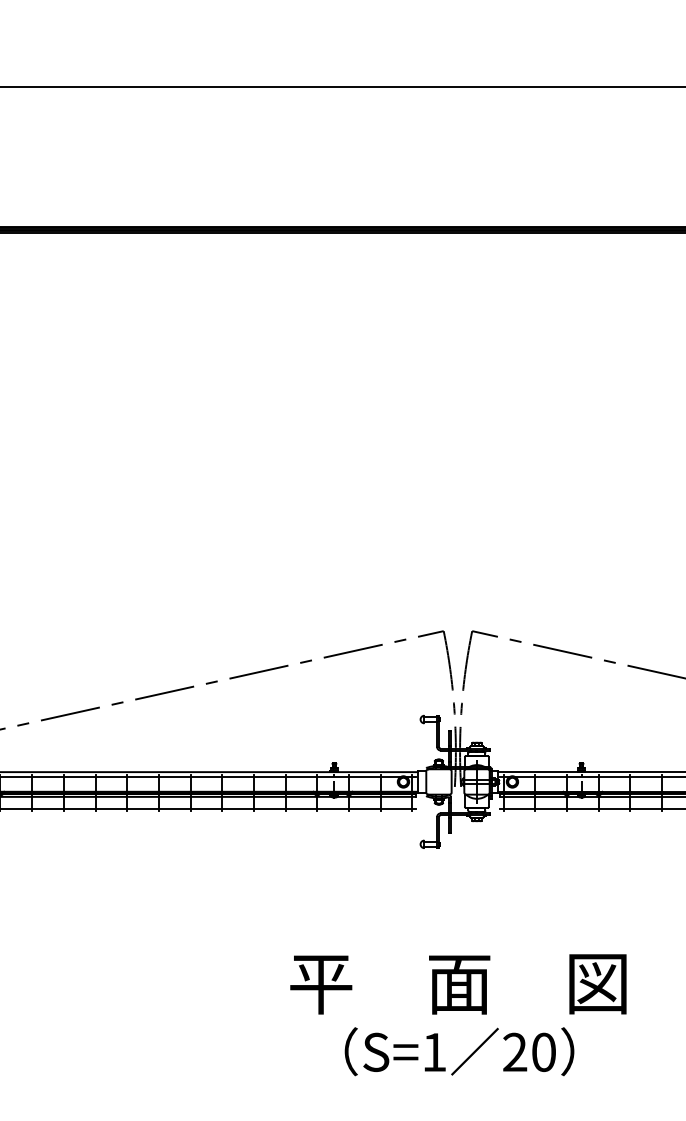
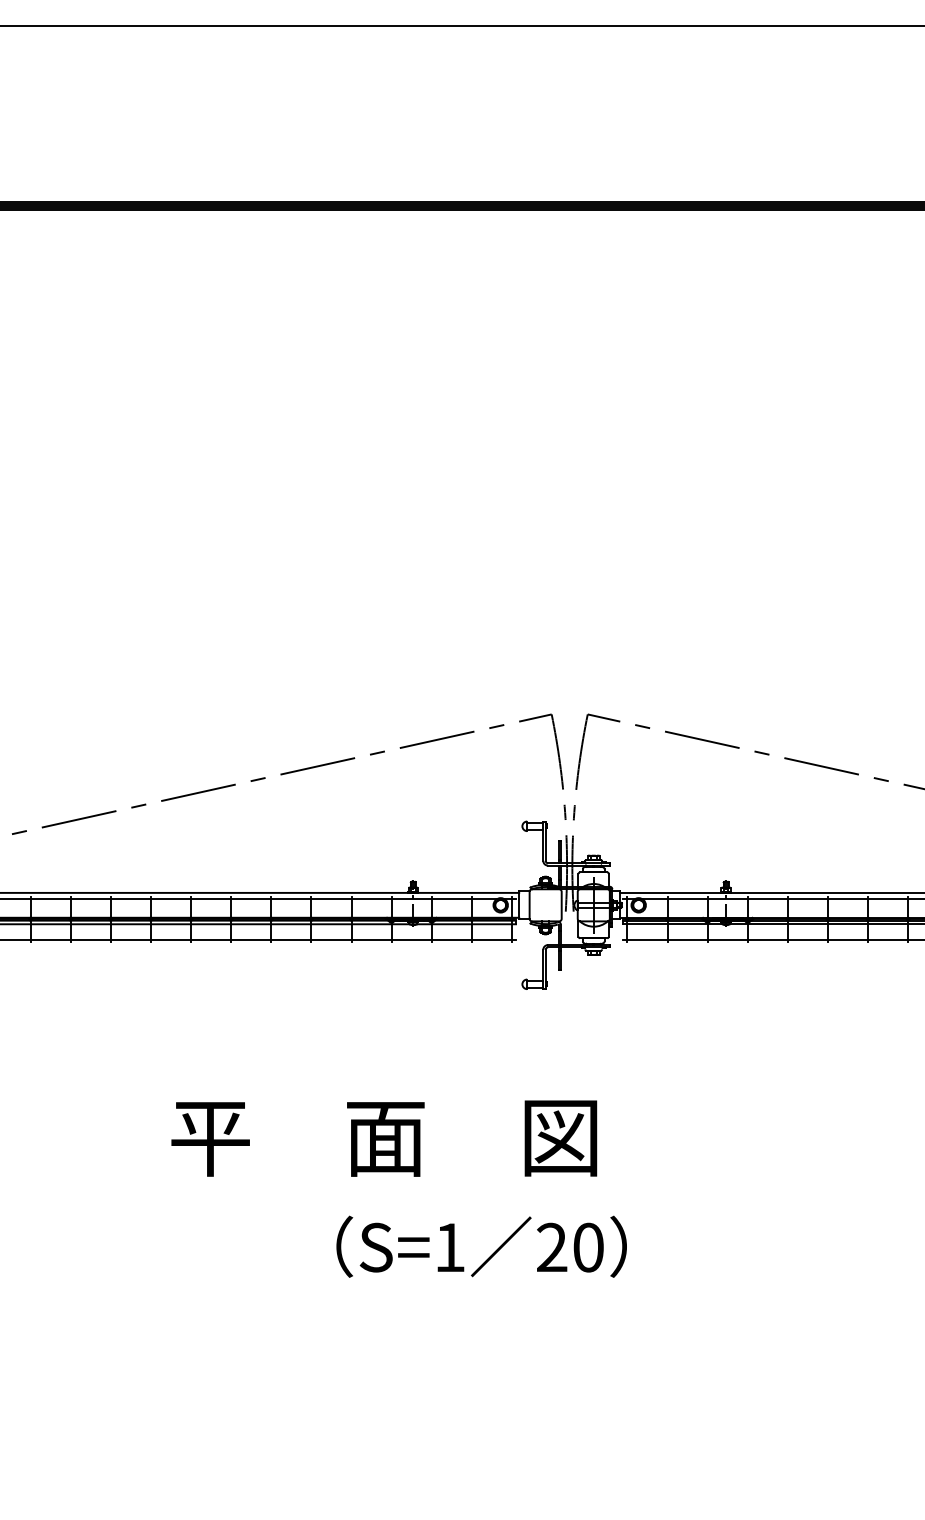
text: (458, 984) -> (384, 1138), moved
text: (459, 1051) -> (481, 1246), moved

